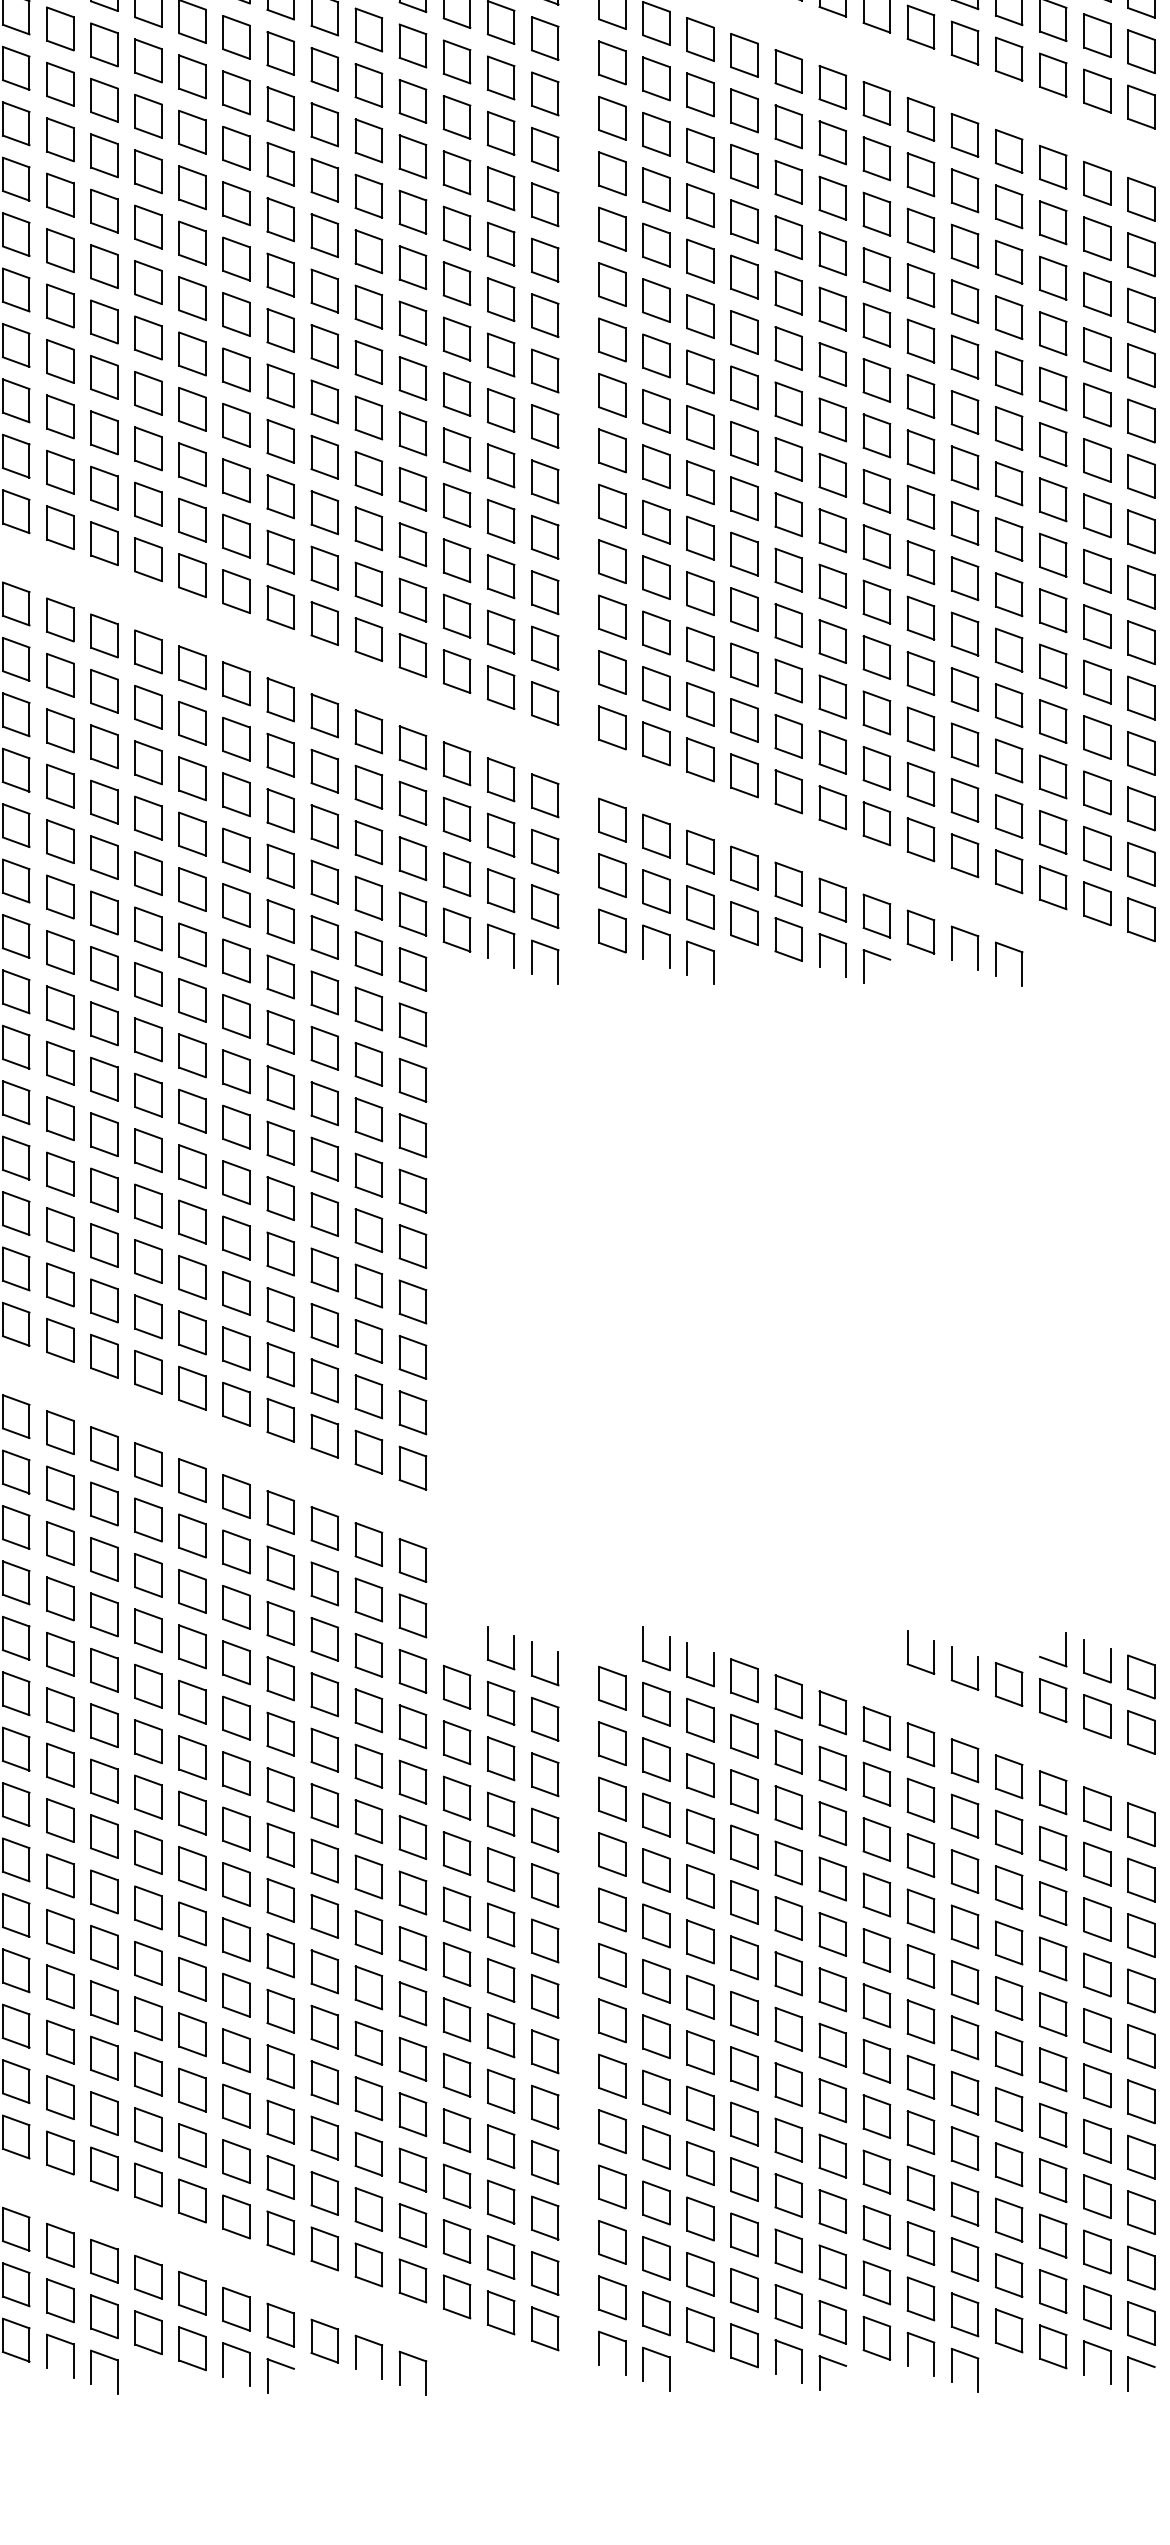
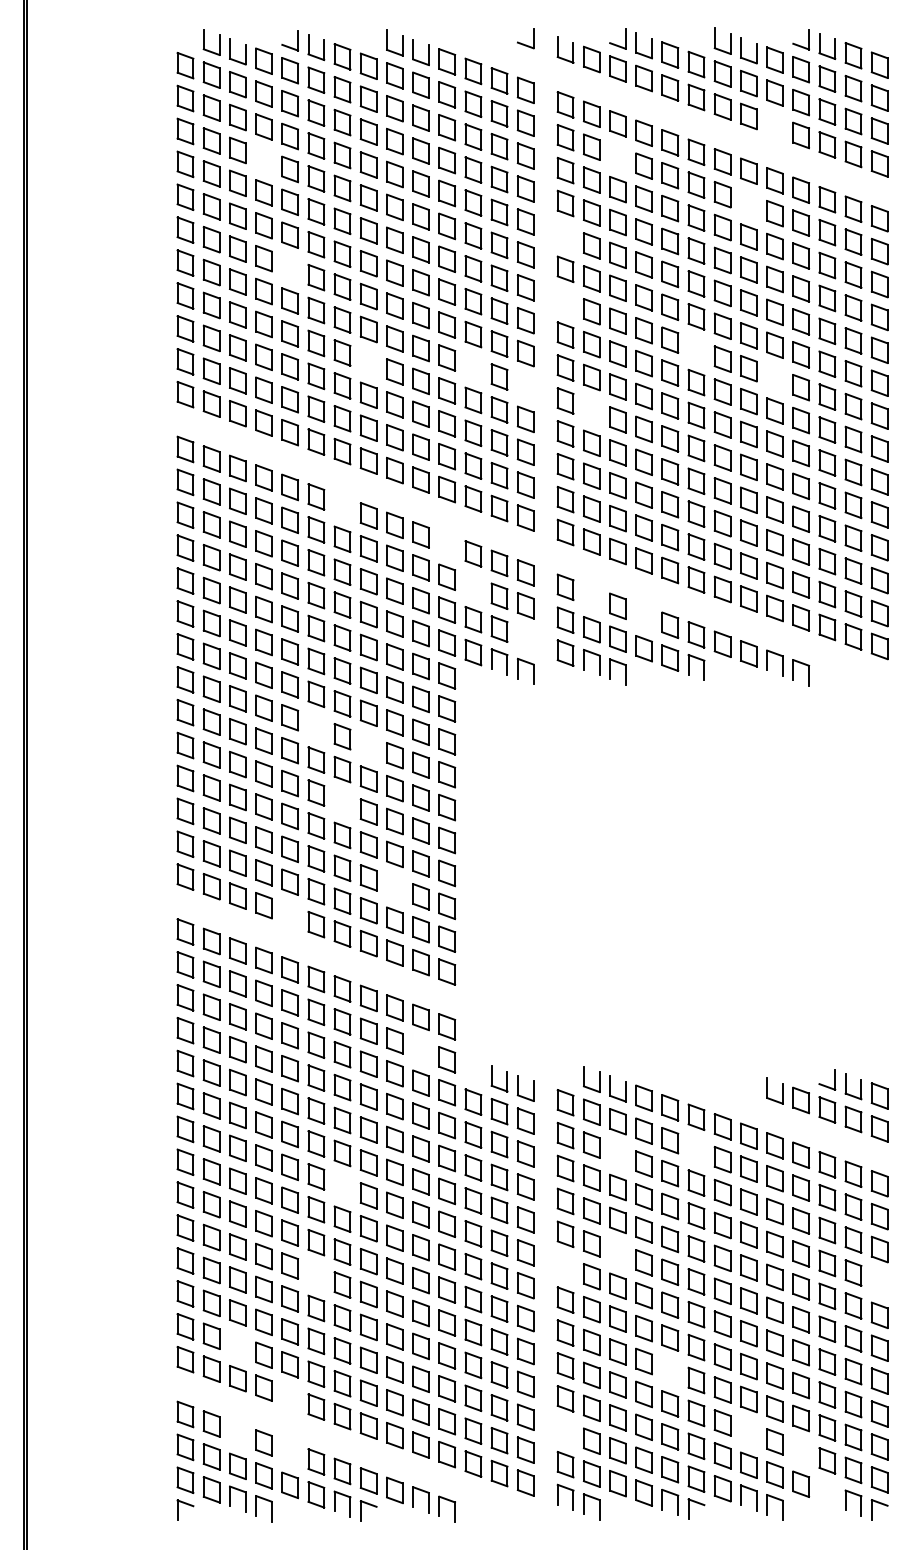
part: (964, 42) -> (774, 125), removed
part: (699, 94) -> (617, 156), removed
part: (103, 99) -> (263, 159), removed
part: (920, 173) -> (748, 203), removed
part: (612, 229) -> (565, 236), removed
part: (149, 281) -> (290, 267), removed
part: (612, 338) -> (565, 301), removed
part: (832, 419) -> (696, 349), removed
part: (280, 441) -> (368, 362), removed
part: (457, 449) -> (473, 367), removed
part: (964, 466) -> (774, 377), removed
part: (544, 481) -> (525, 386), removed
part: (655, 522) -> (591, 410), removed
part: (236, 684) -> (342, 506), removed
part: (413, 748) -> (447, 544), removed
part: (457, 818) -> (473, 586), removed
part: (655, 835) -> (591, 596), removed
part: (743, 867) -> (643, 615), removed
part: (544, 906) -> (525, 638), removed
part: (876, 965) -> (722, 673), removed
part: (192, 1054) -> (316, 726), removed
part: (280, 1086) -> (368, 745), removed
part: (236, 1182) -> (342, 802), removed
part: (324, 1324) -> (394, 886), removed
part: (149, 1371) -> (290, 914), removed
part: (367, 1598) -> (420, 1049), removed
part: (908, 1652) -> (741, 1081), removed
part: (832, 1767) -> (696, 1149), removed
part: (699, 1775) -> (617, 1154), removed
part: (236, 1829) -> (342, 1186), removed
part: (699, 1940) -> (617, 1252), removed
part: (612, 1964) -> (565, 1266), removed
part: (192, 1979) -> (316, 1275), removed
part: (1141, 1991) -> (879, 1282), removed
part: (59, 2097) -> (237, 1345), removed
part: (789, 2139) -> (670, 1370), removed
part: (149, 2184) -> (290, 1397), removed
part: (612, 2241) -> (565, 1431), removed
part: (920, 2241) -> (748, 1431), removed
part: (59, 2245) -> (237, 1433), removed
part: (1007, 2275) -> (800, 1451), removed
part: (147, 2277) -> (289, 1452), removed
part: (1053, 2346) -> (827, 1493), removed

